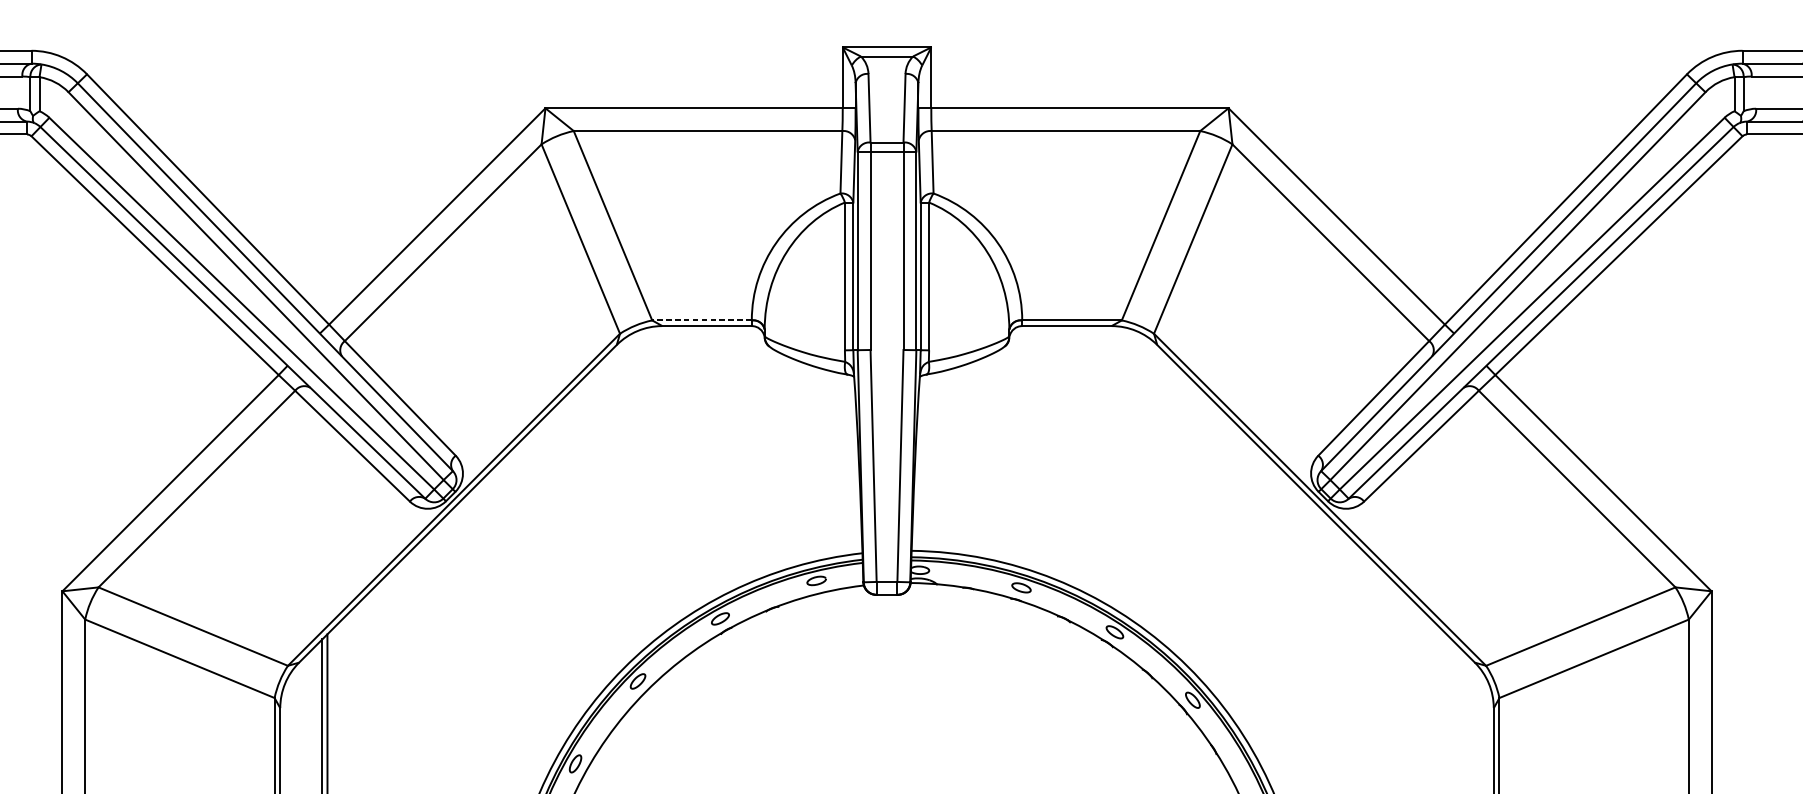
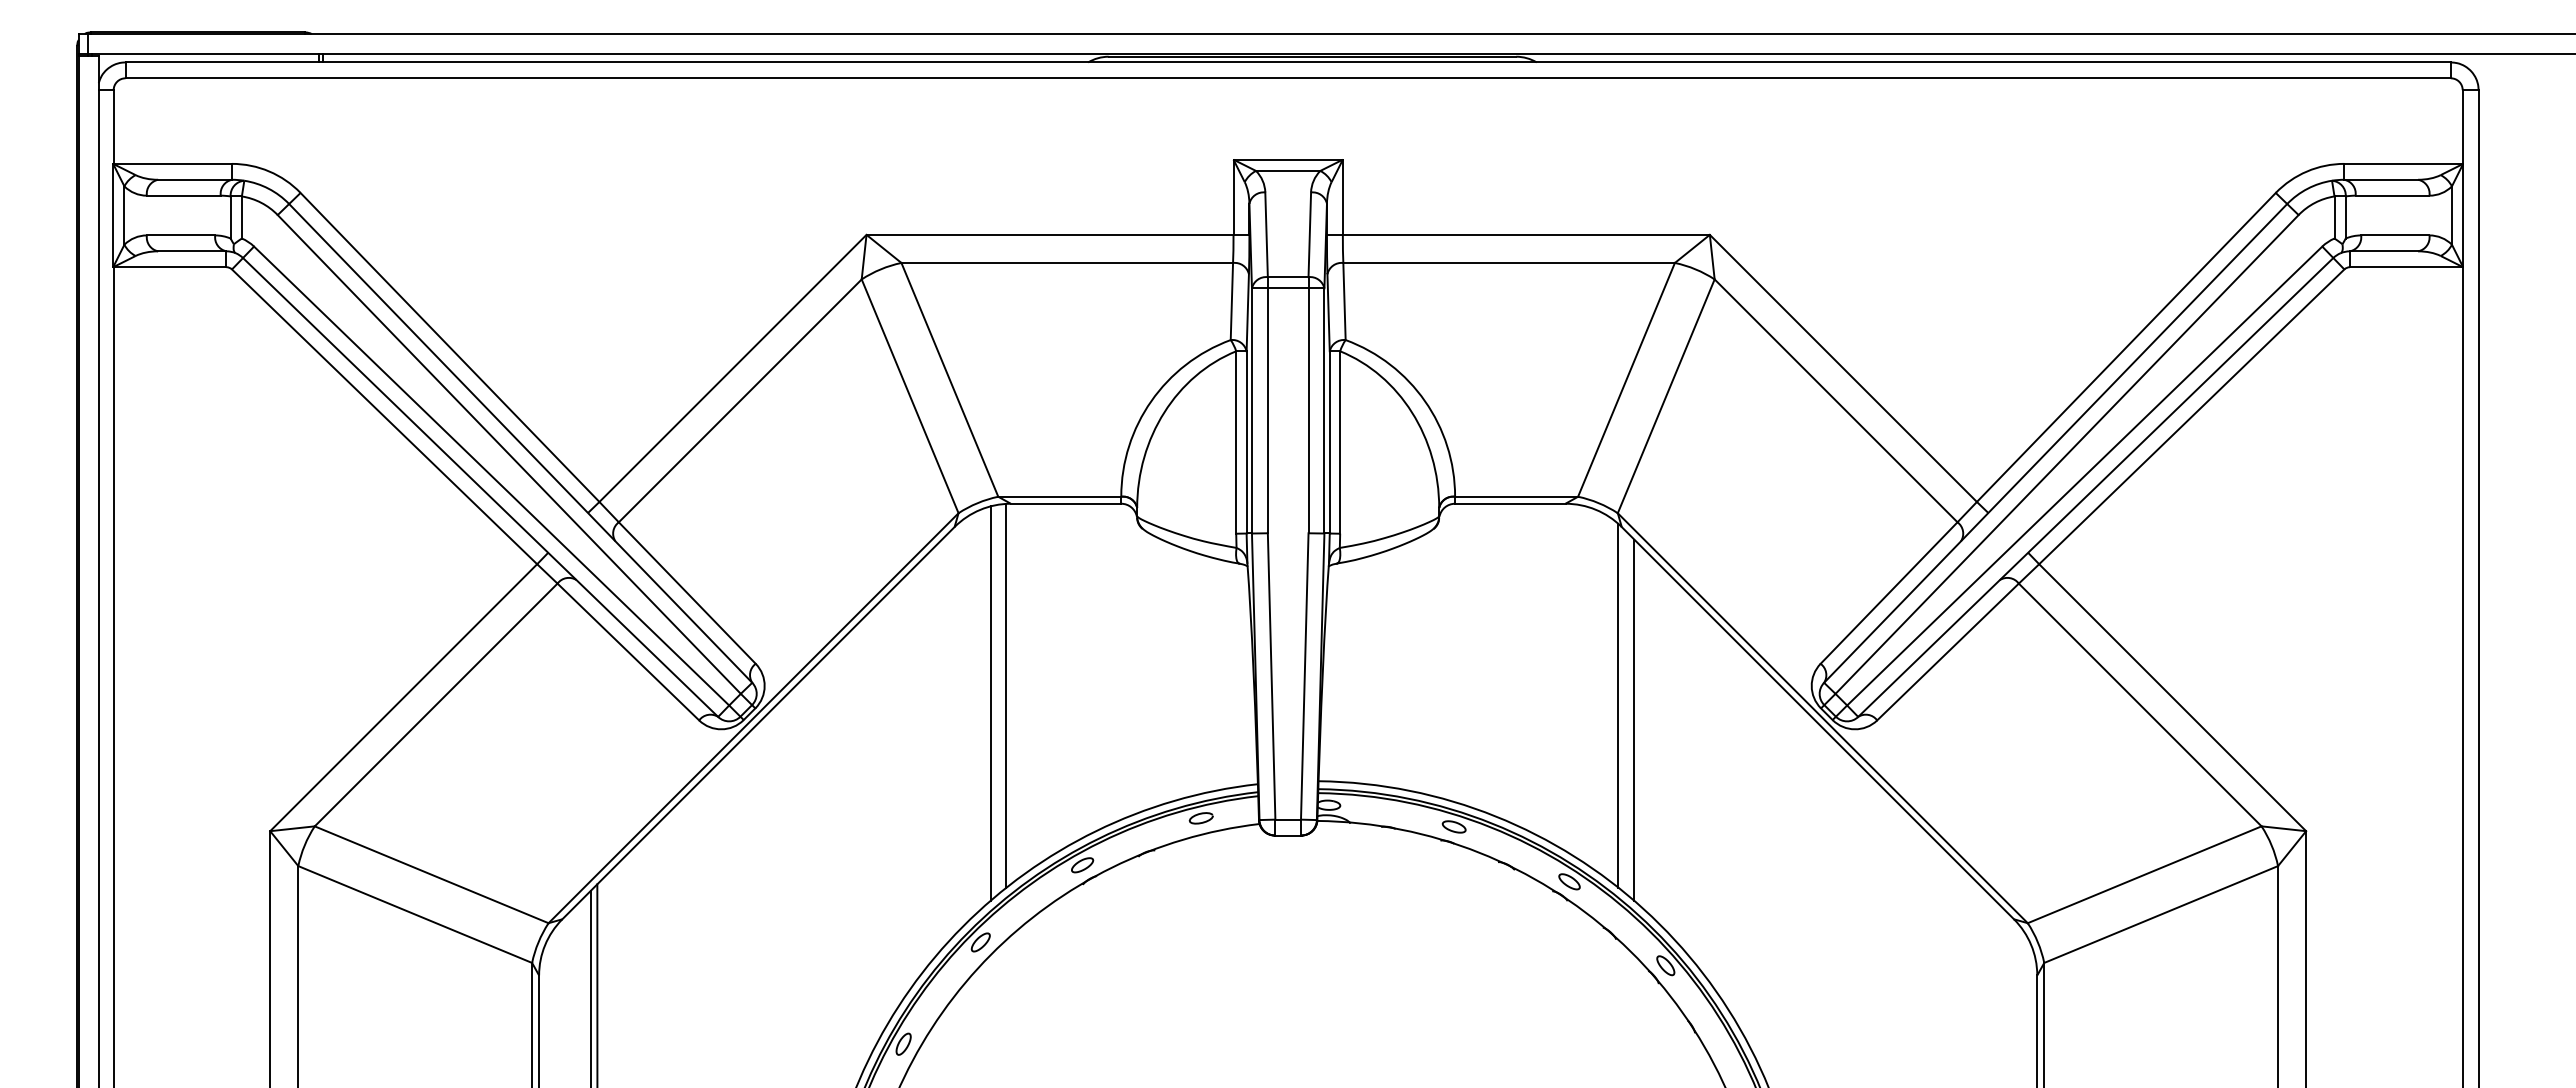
line: (701, 320) -> (1059, 496), dashed -> solid
line: (658, 481) -> (1006, 695), added
line: (645, 487) -> (990, 703), added
line: (1154, 489) -> (1618, 705), added
line: (1167, 500) -> (1634, 719), added

